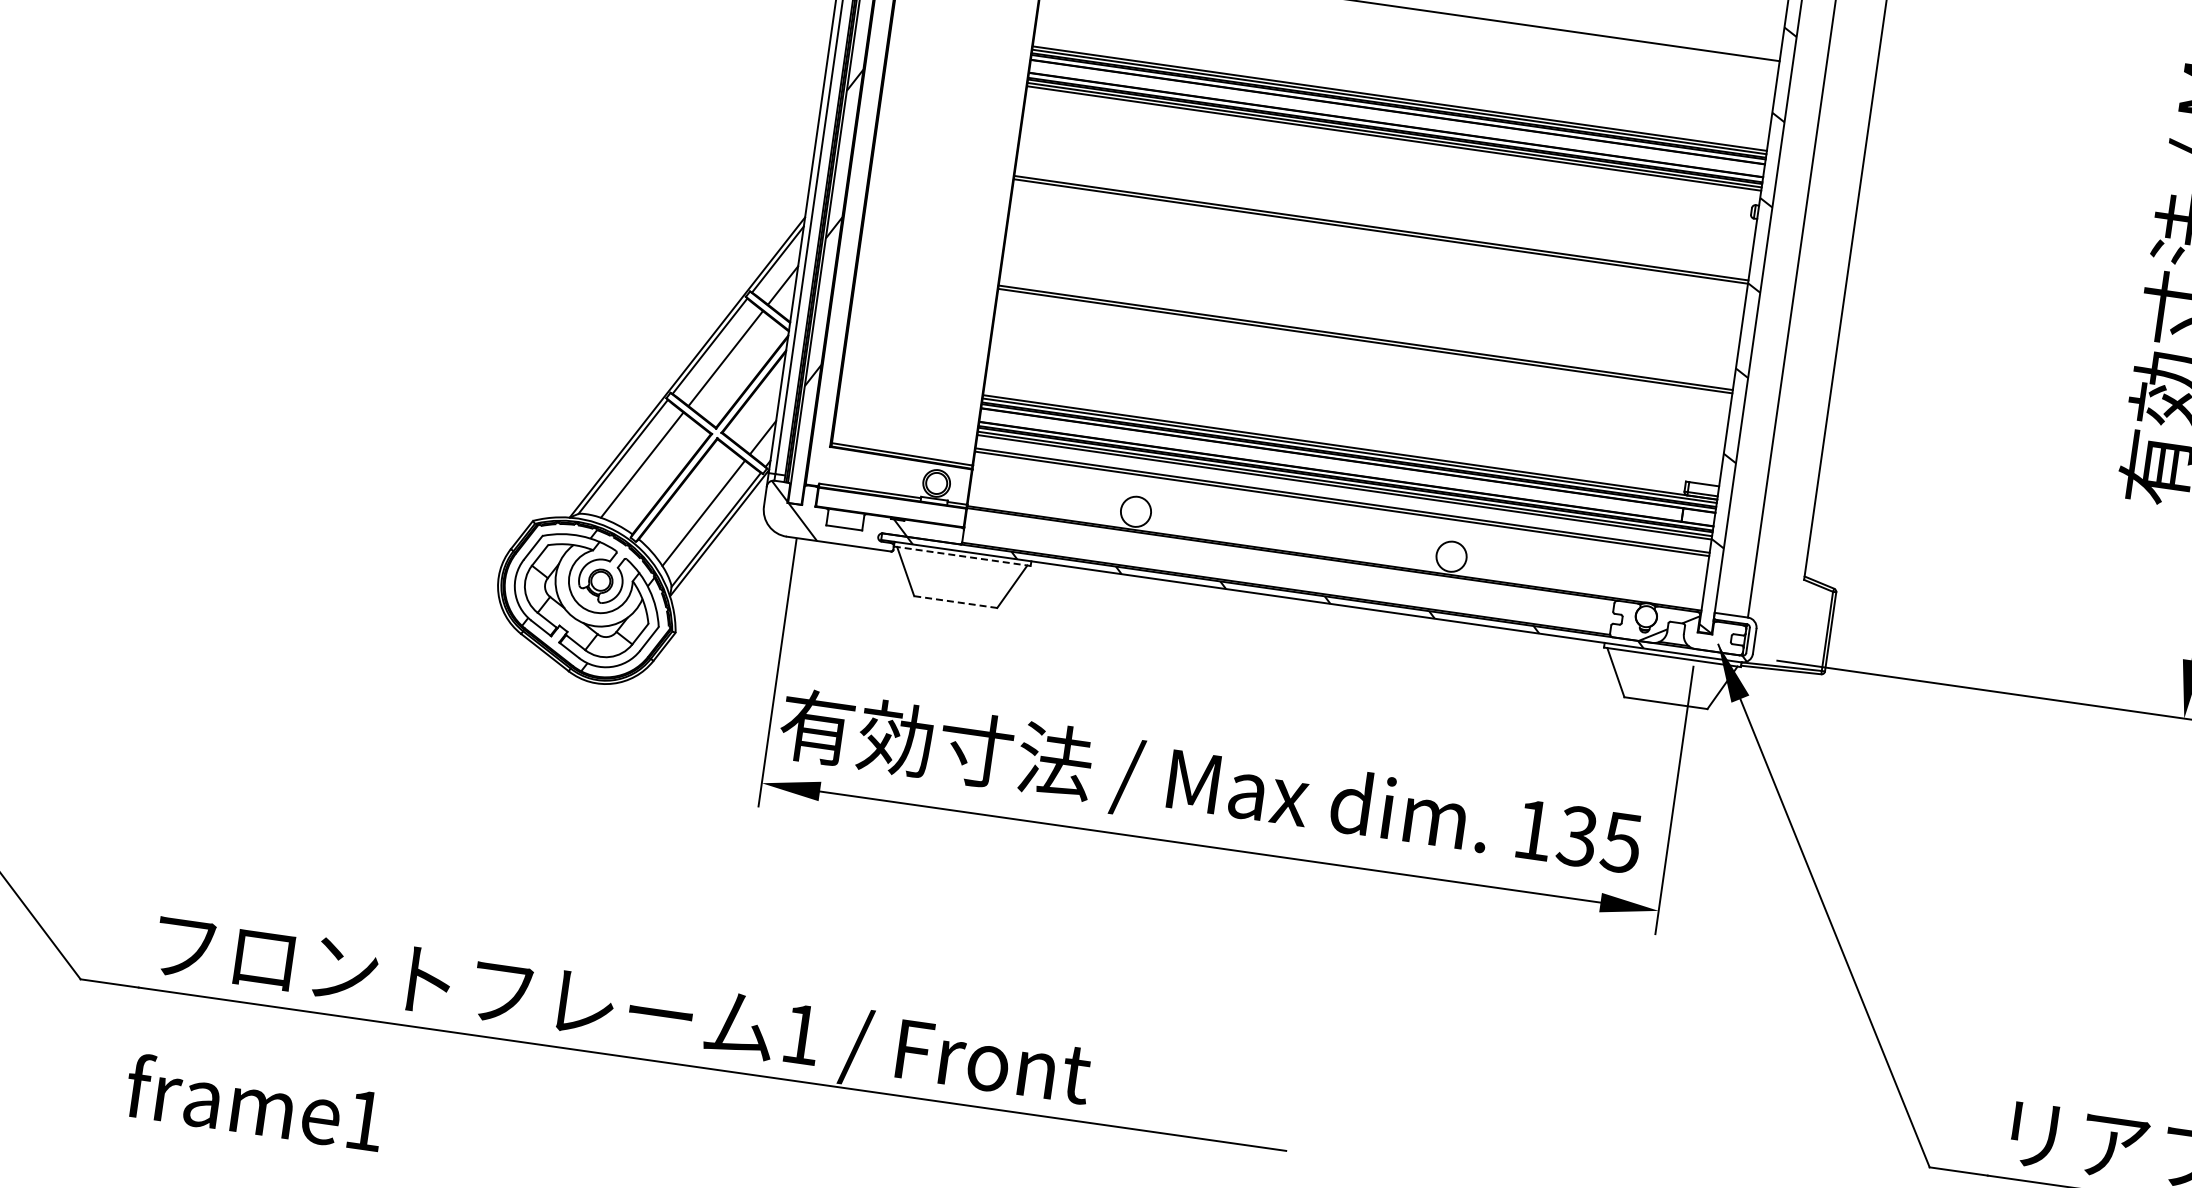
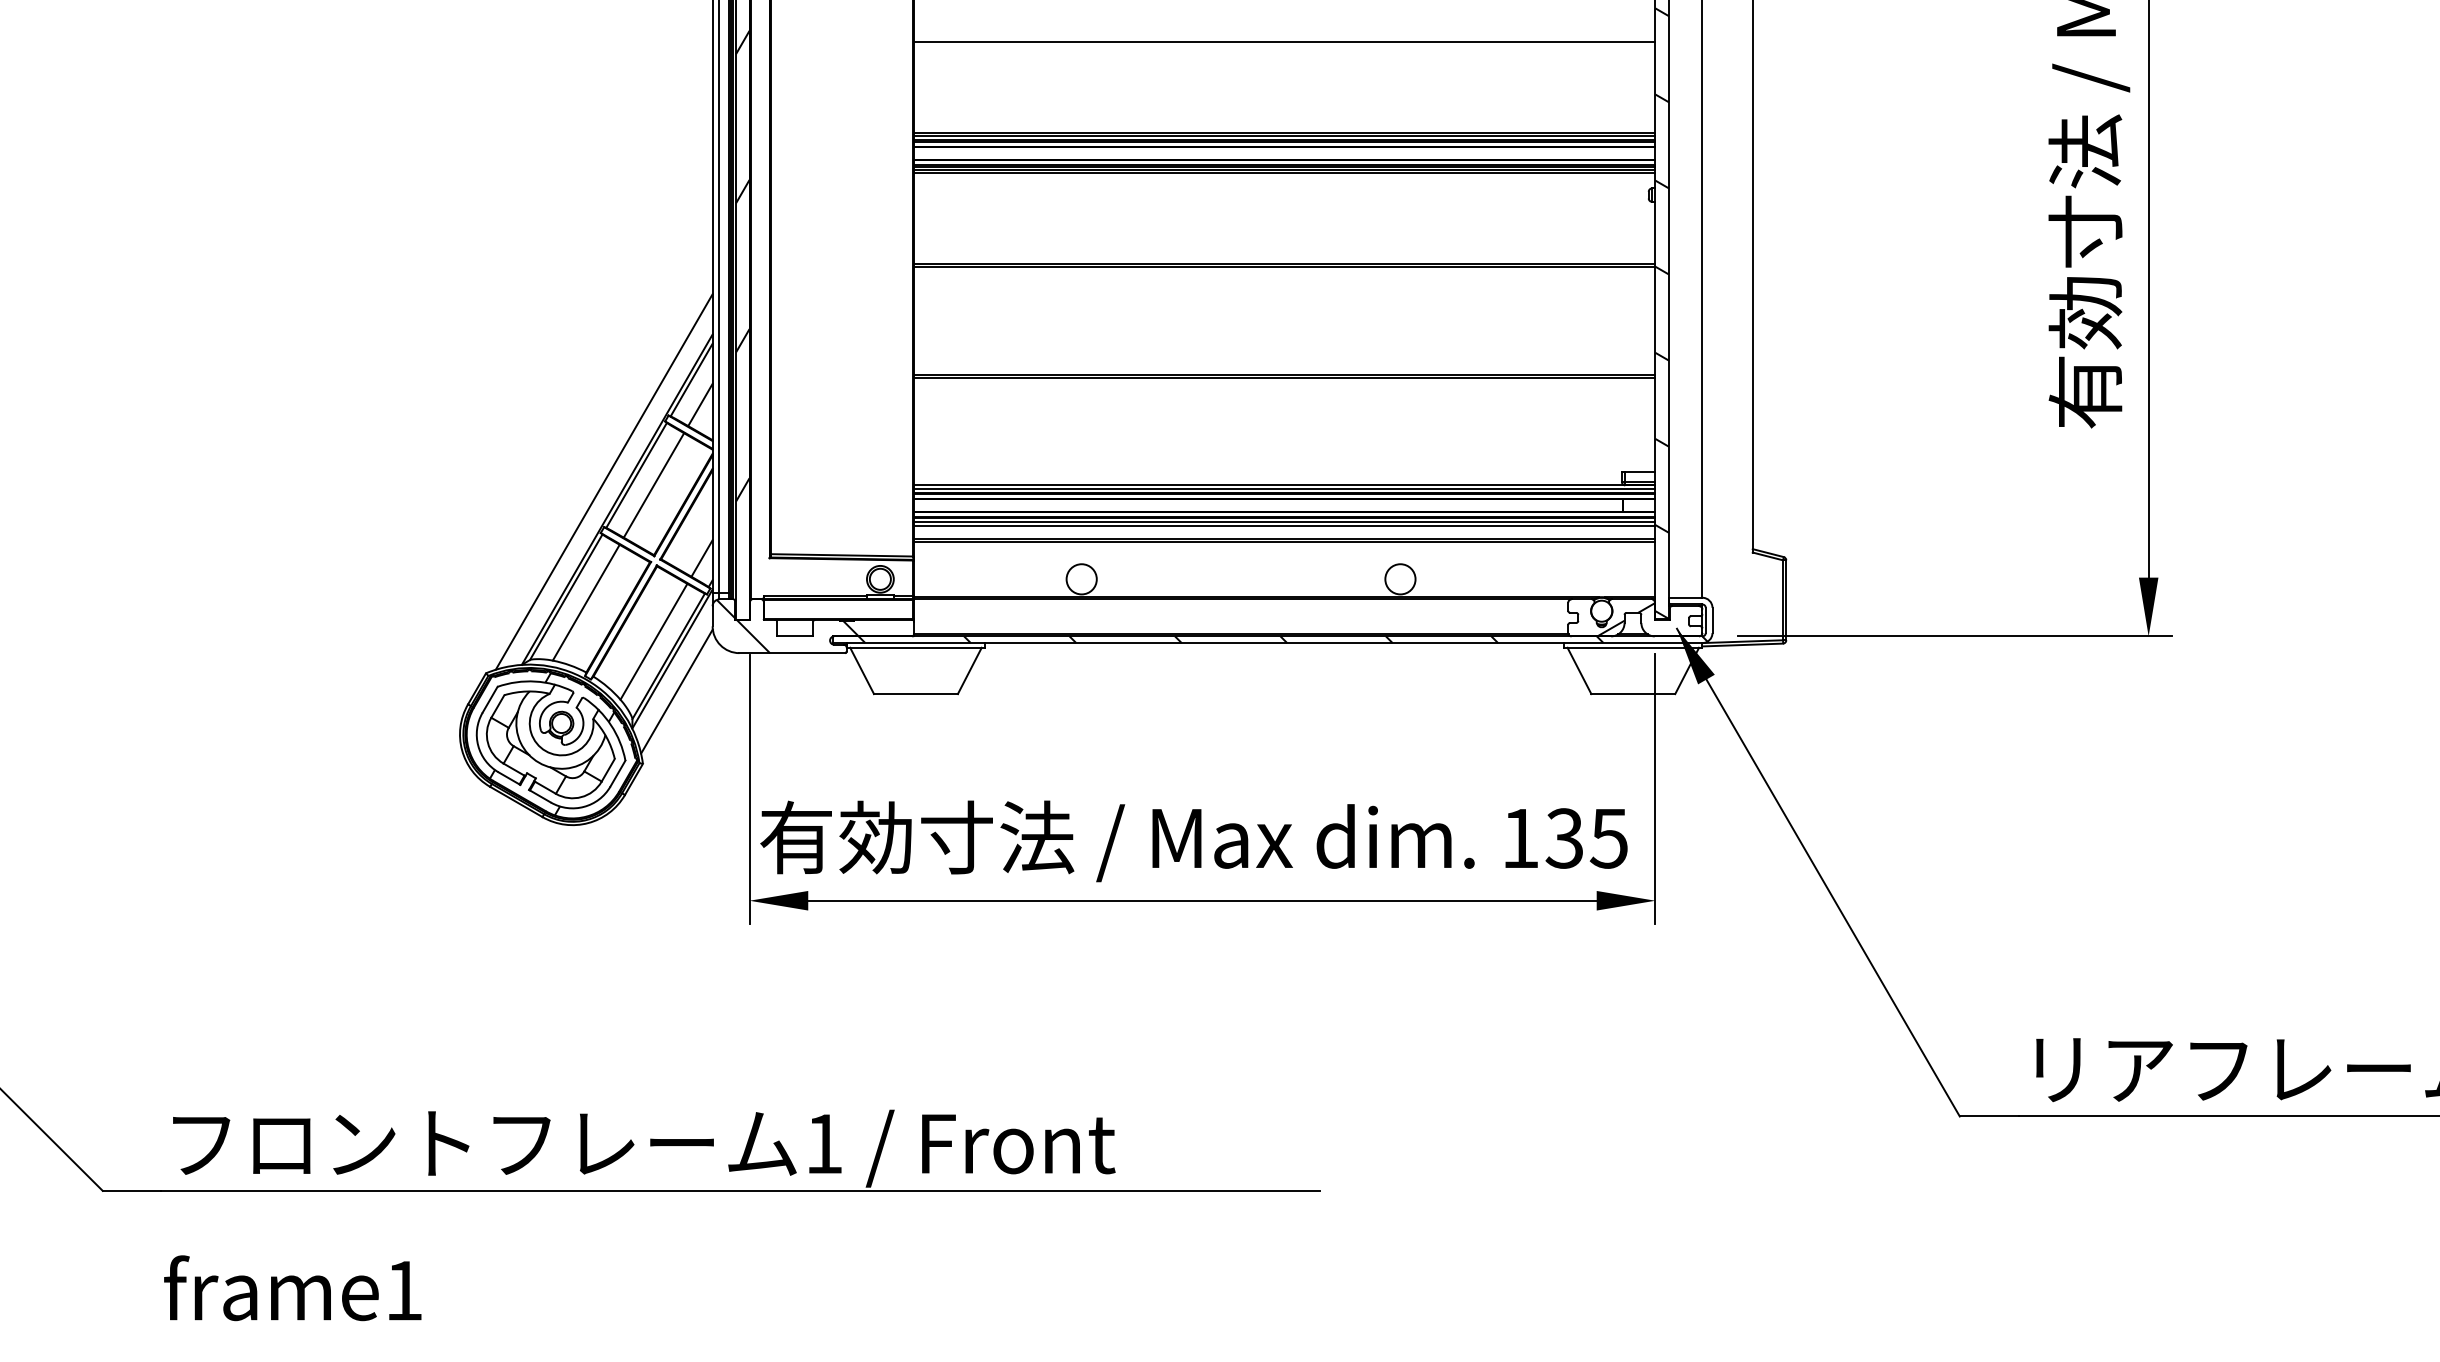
line: (676, 347) -> (603, 481), added
line: (962, 556) -> (916, 647), dashed -> solid
line: (719, 565) -> (676, 691), added
line: (955, 602) -> (915, 694), dashed -> solid

